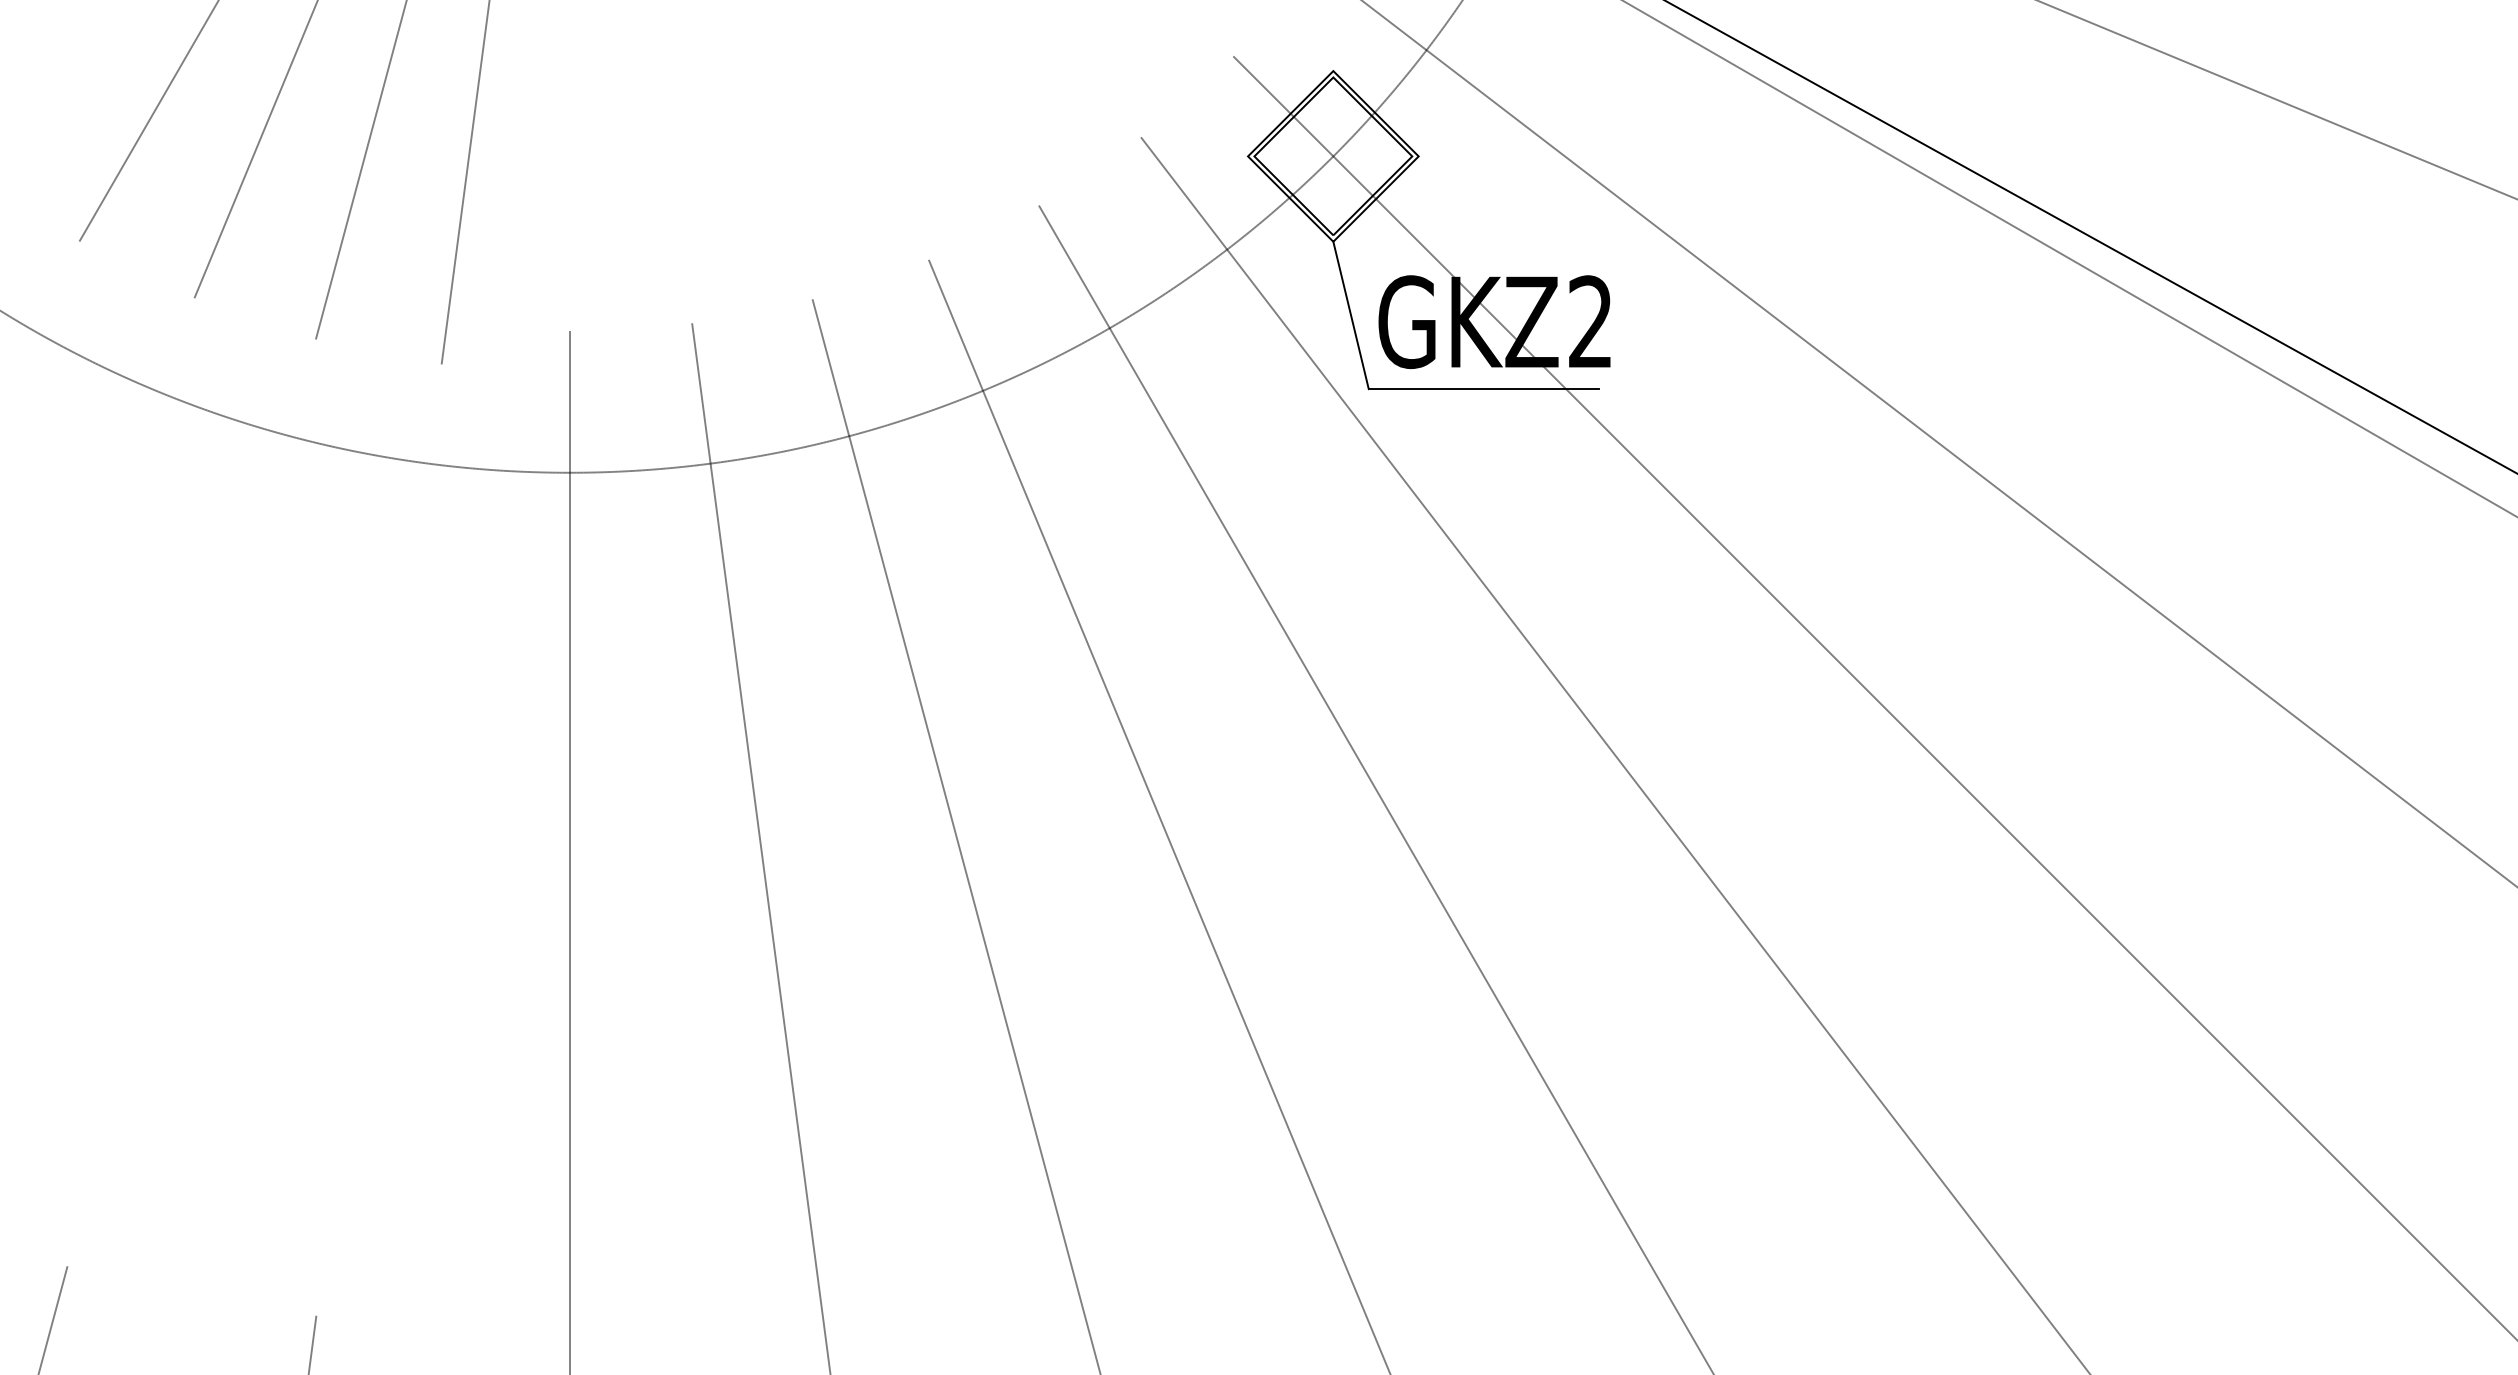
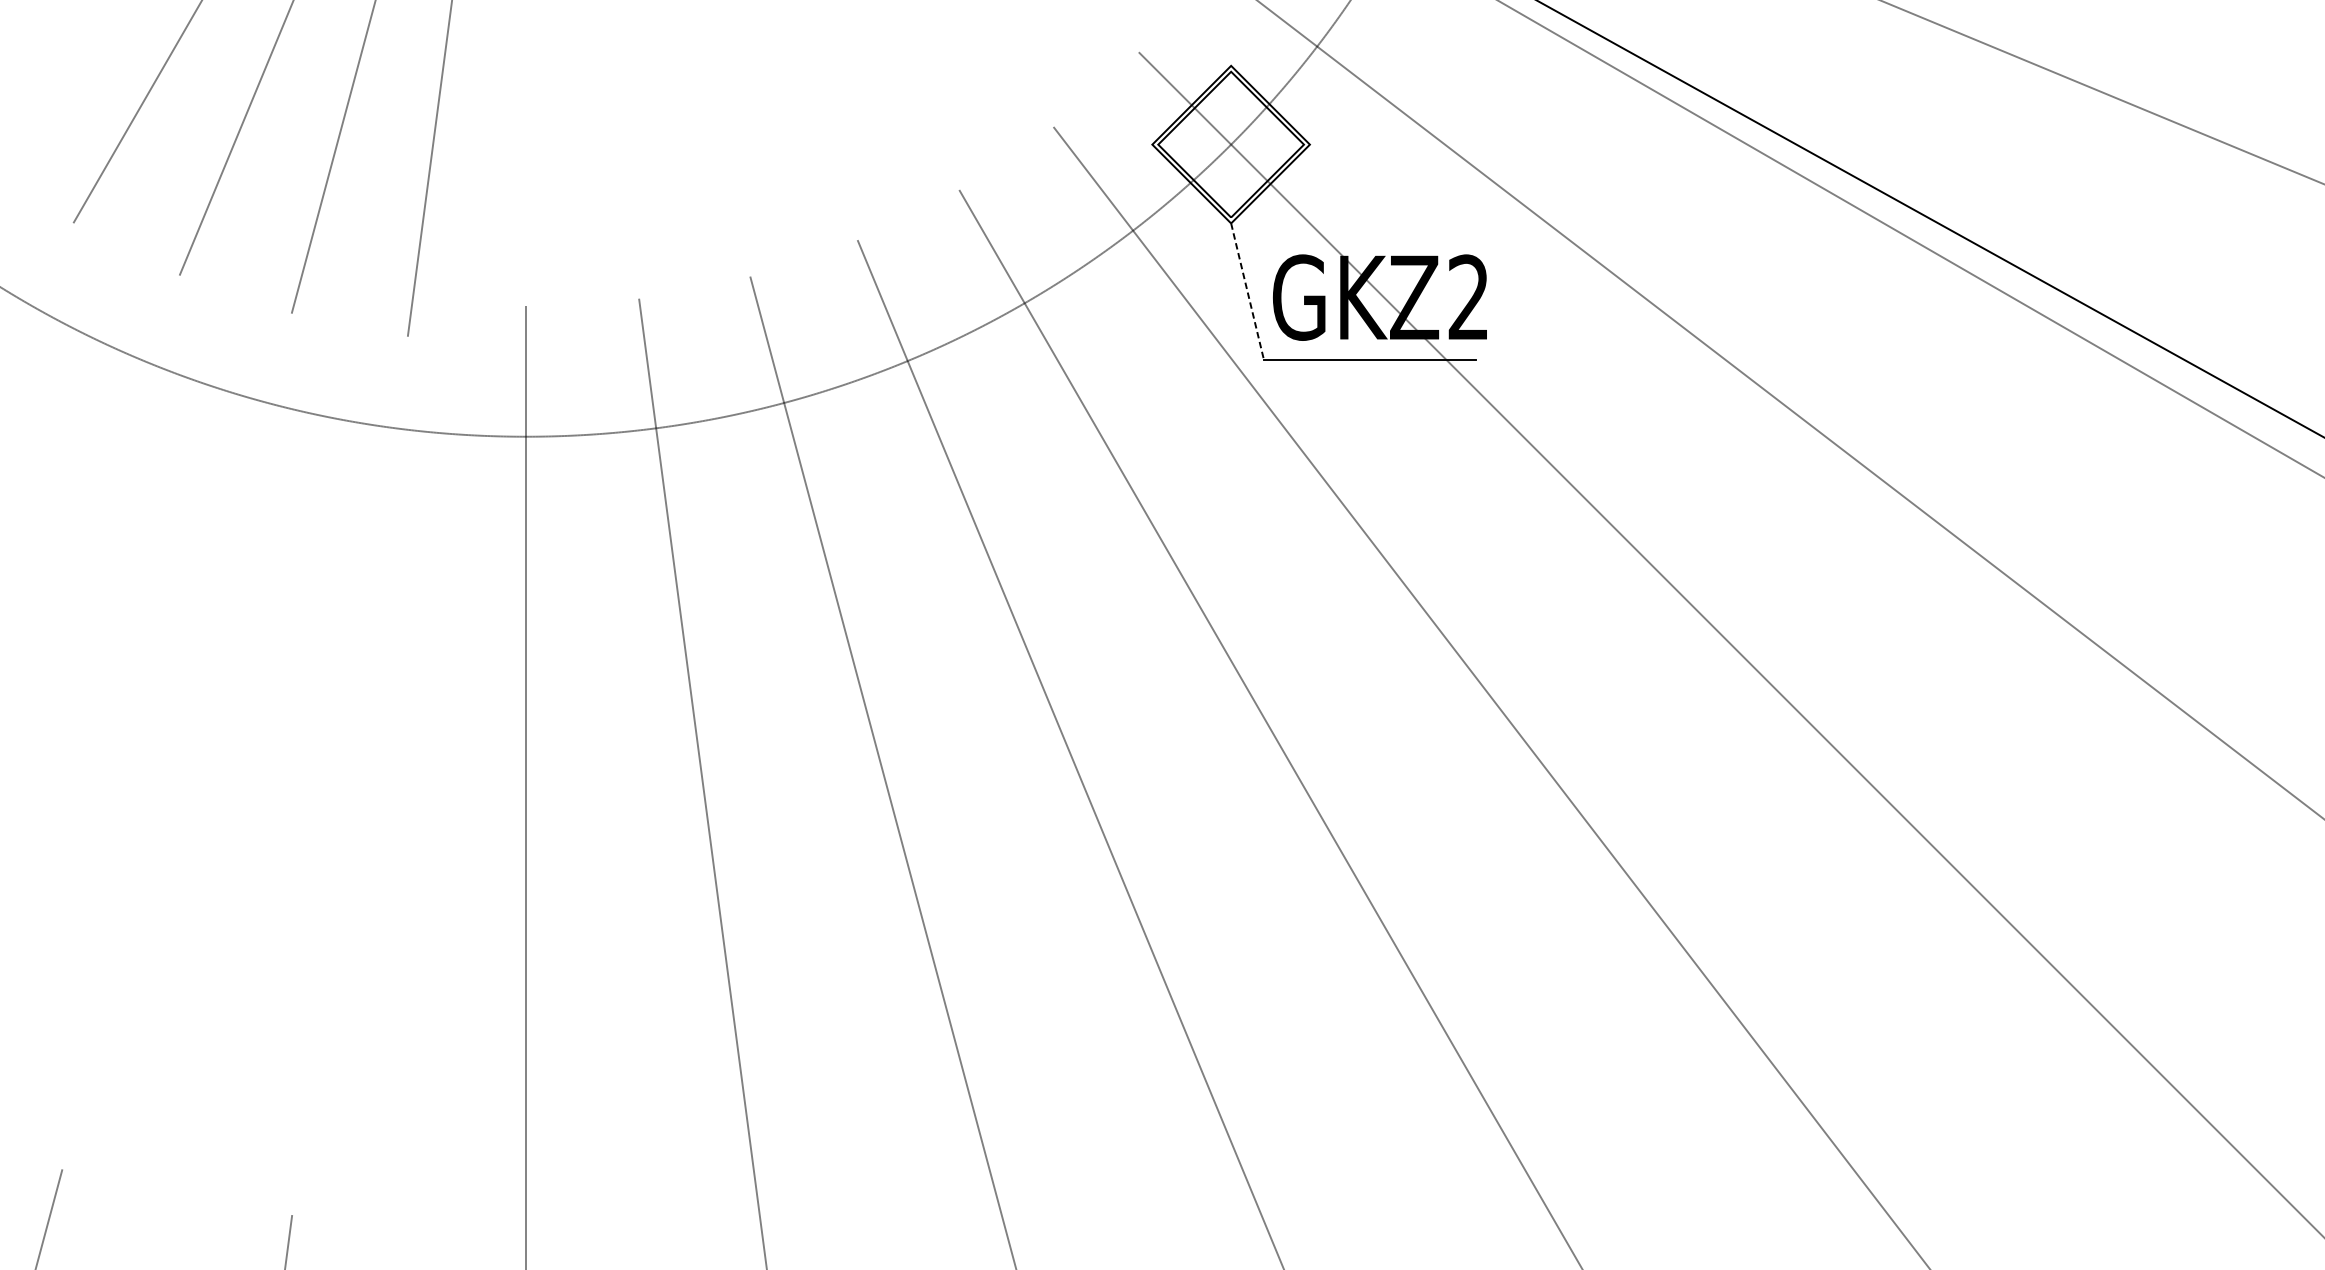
line: (1351, 315) -> (1247, 291), solid -> dashed

